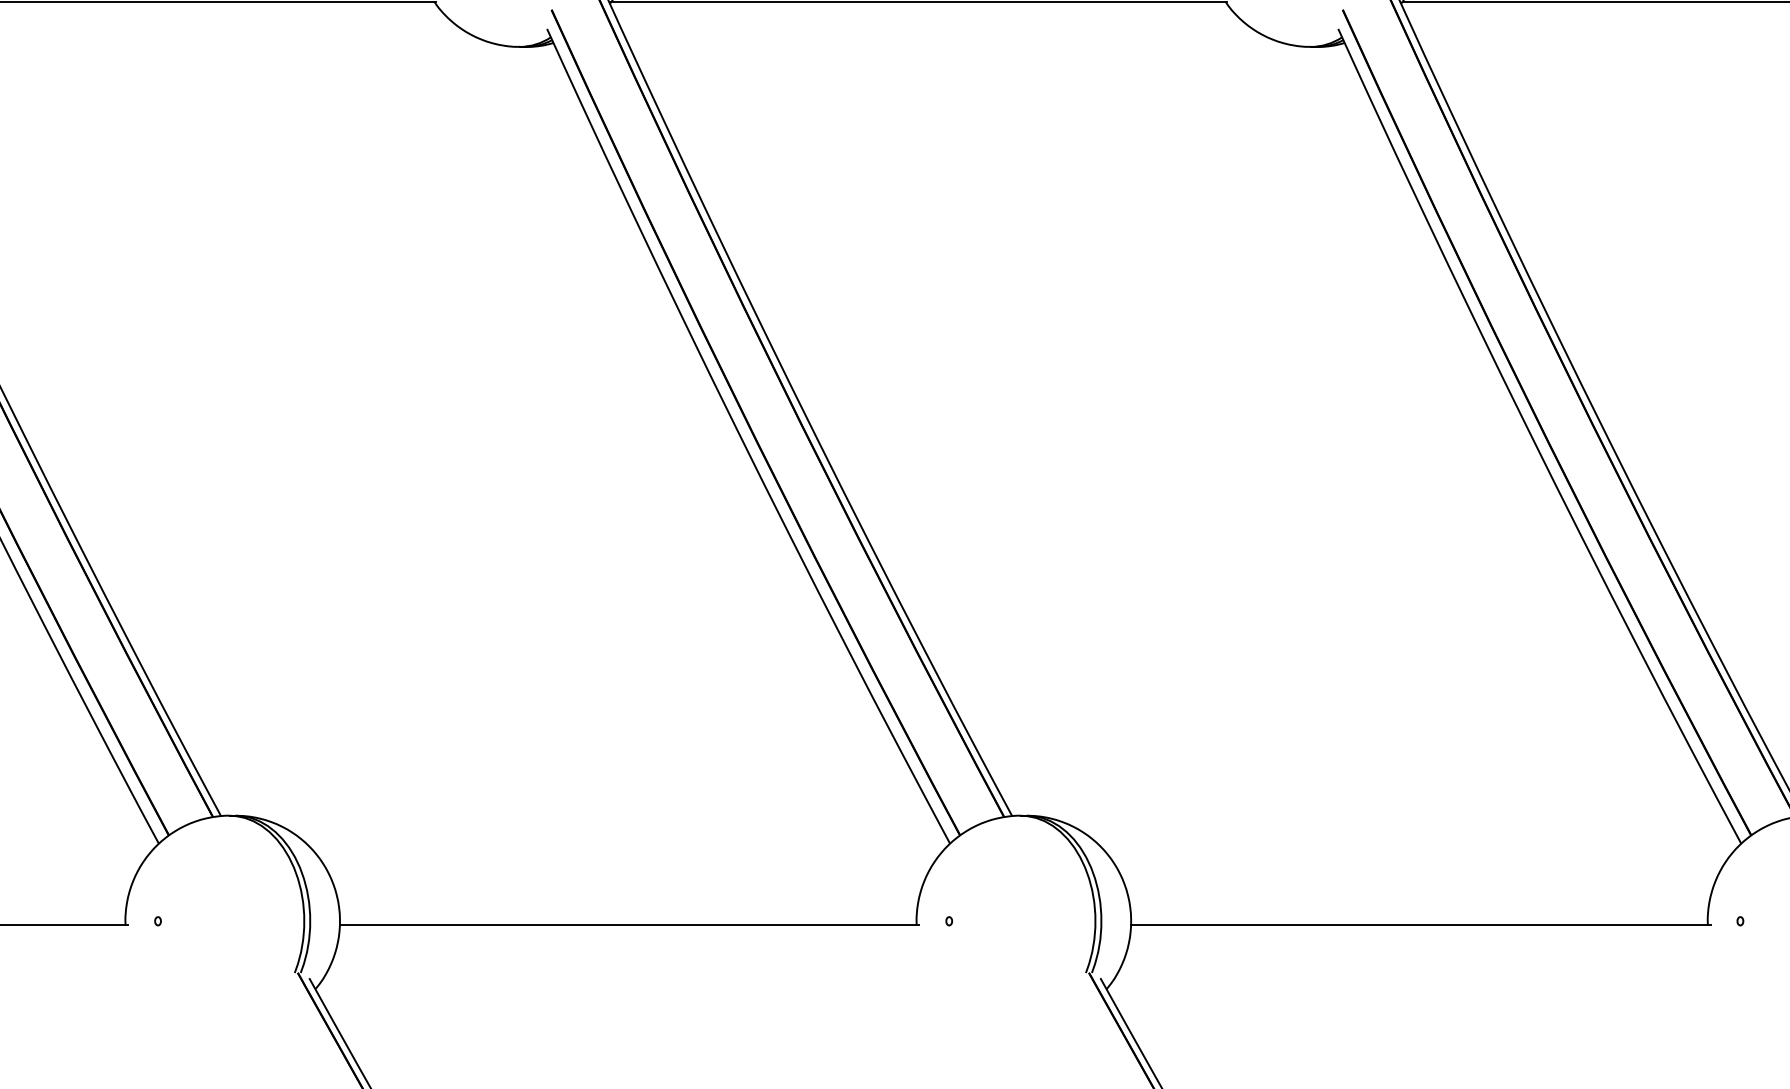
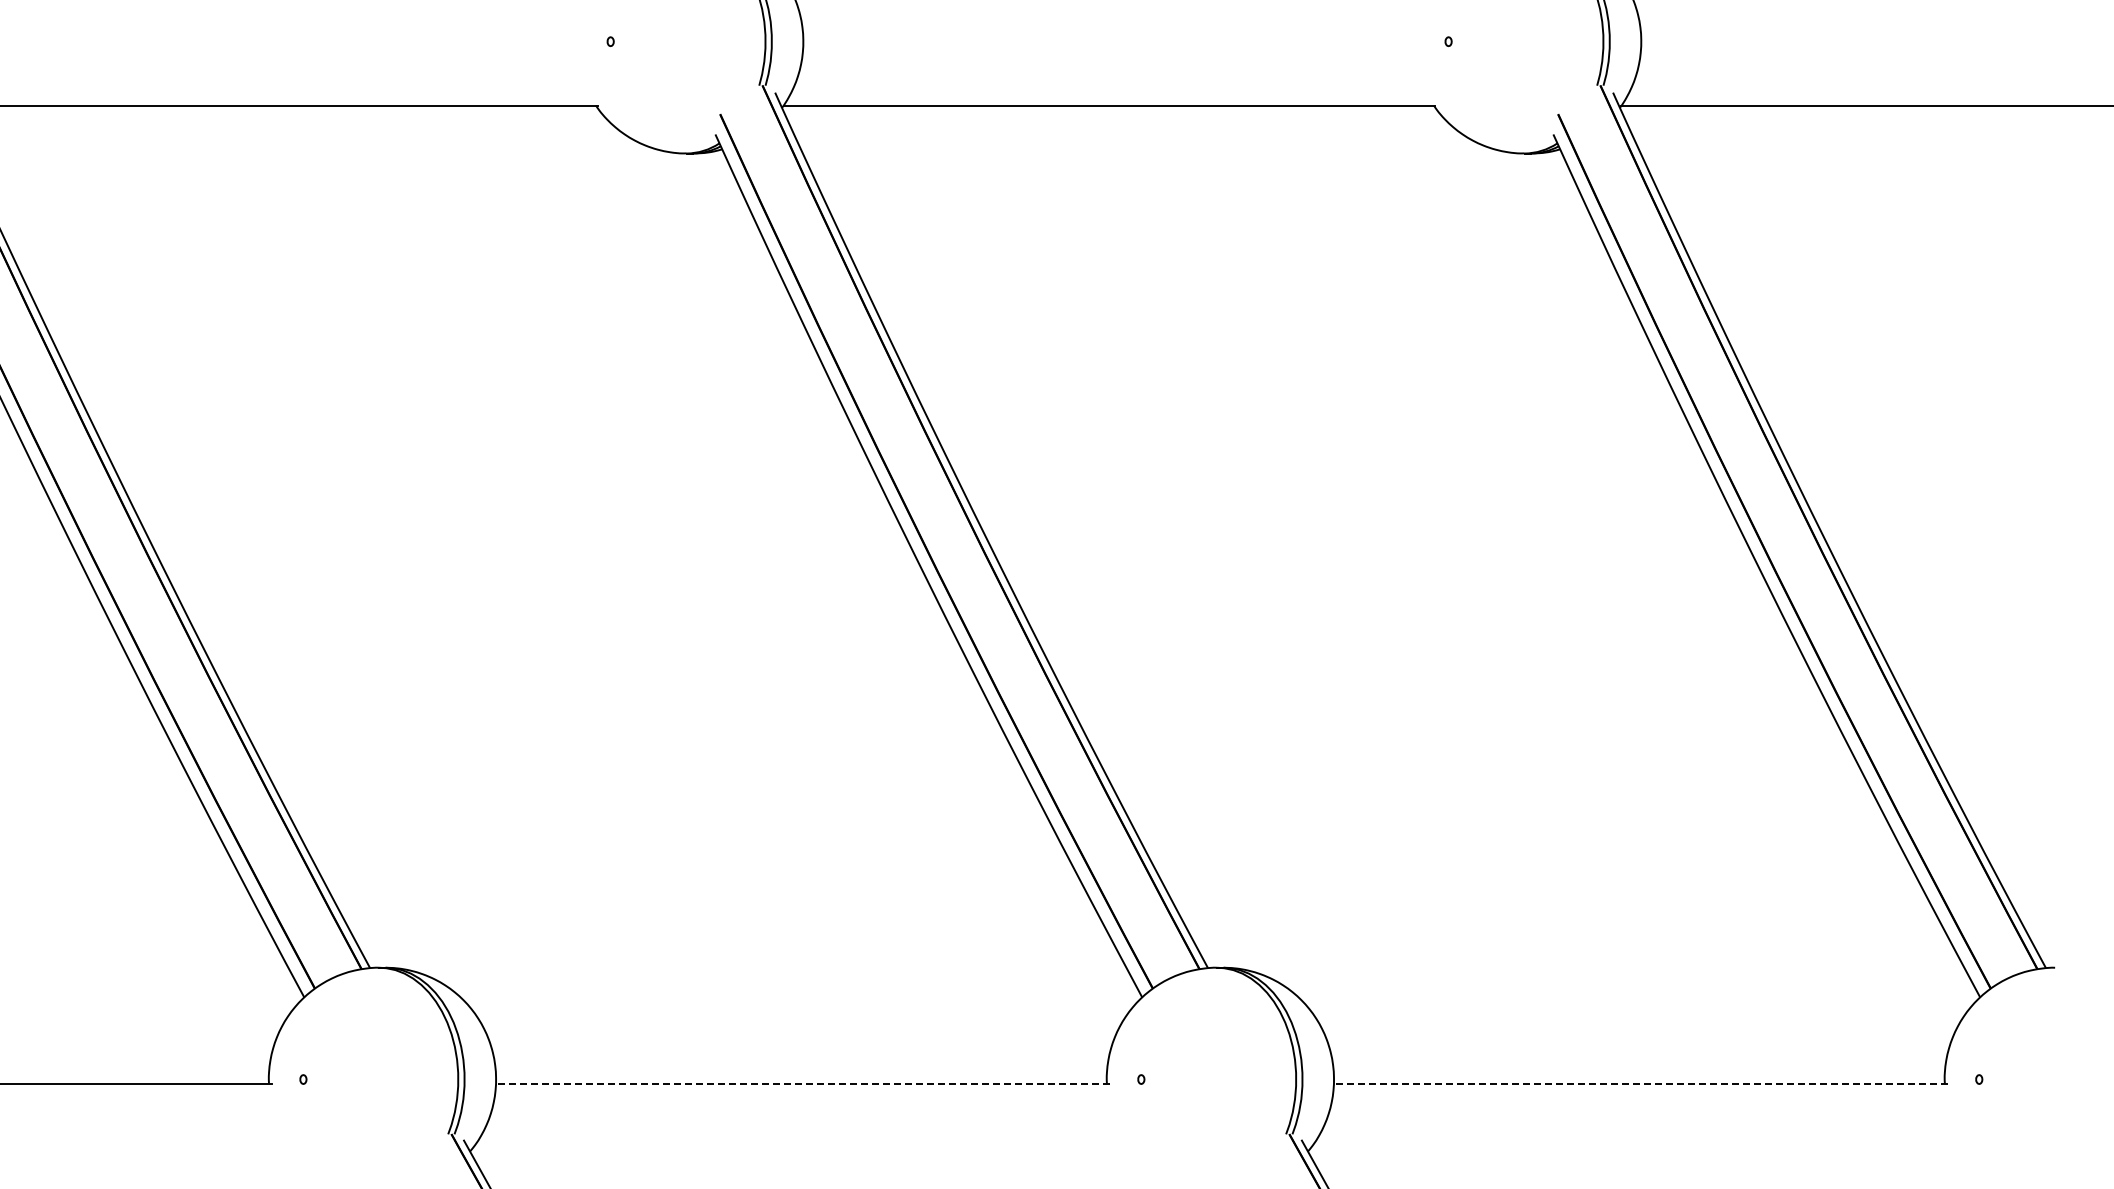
line: (629, 925) -> (802, 1083), solid -> dashed
line: (1420, 925) -> (1640, 1083), solid -> dashed

